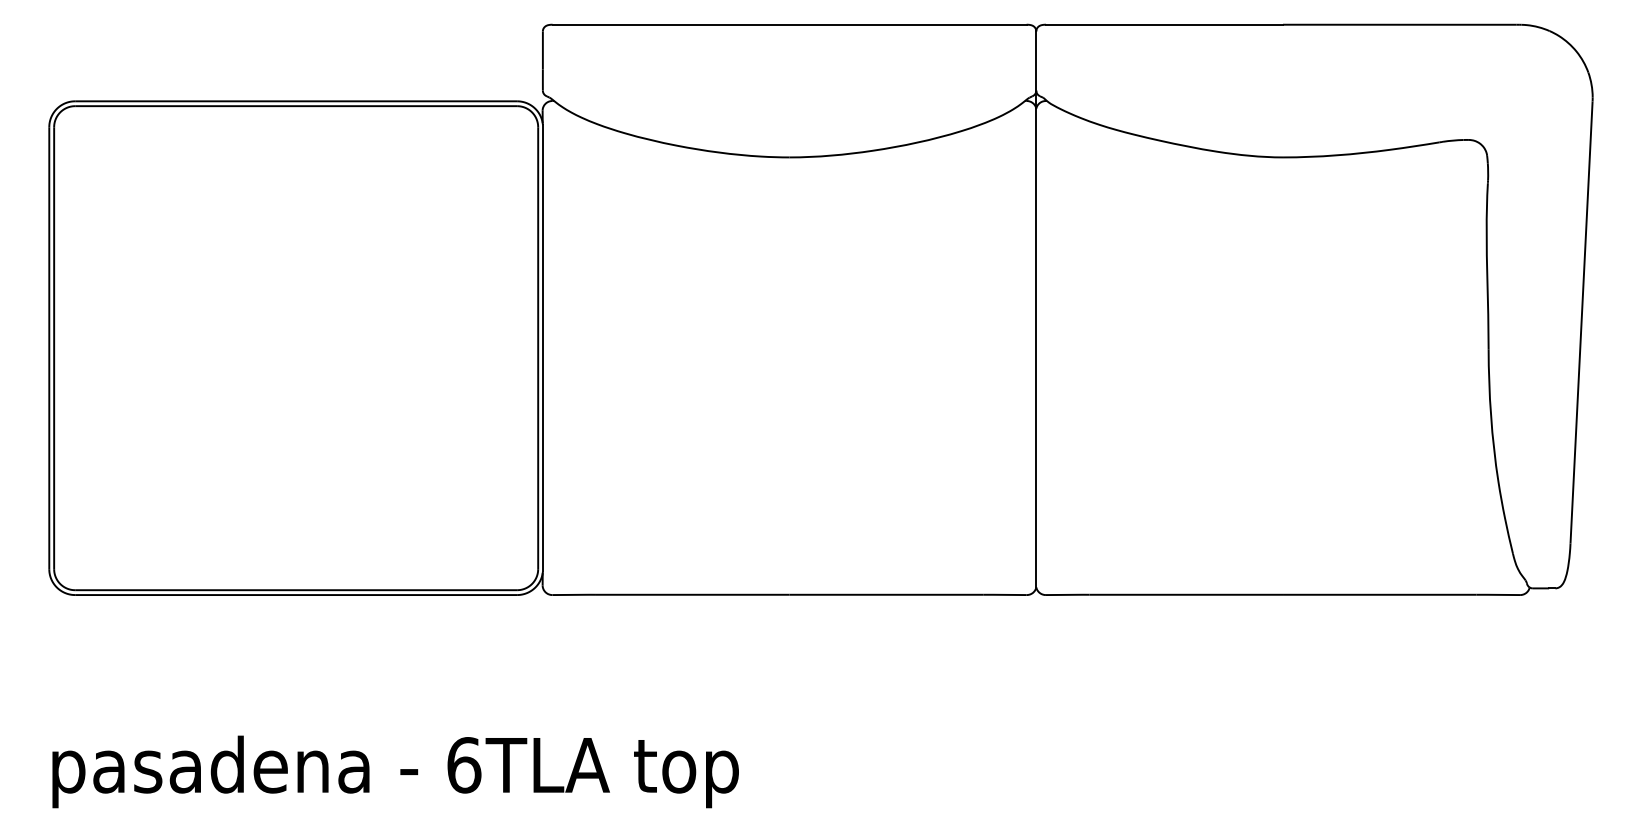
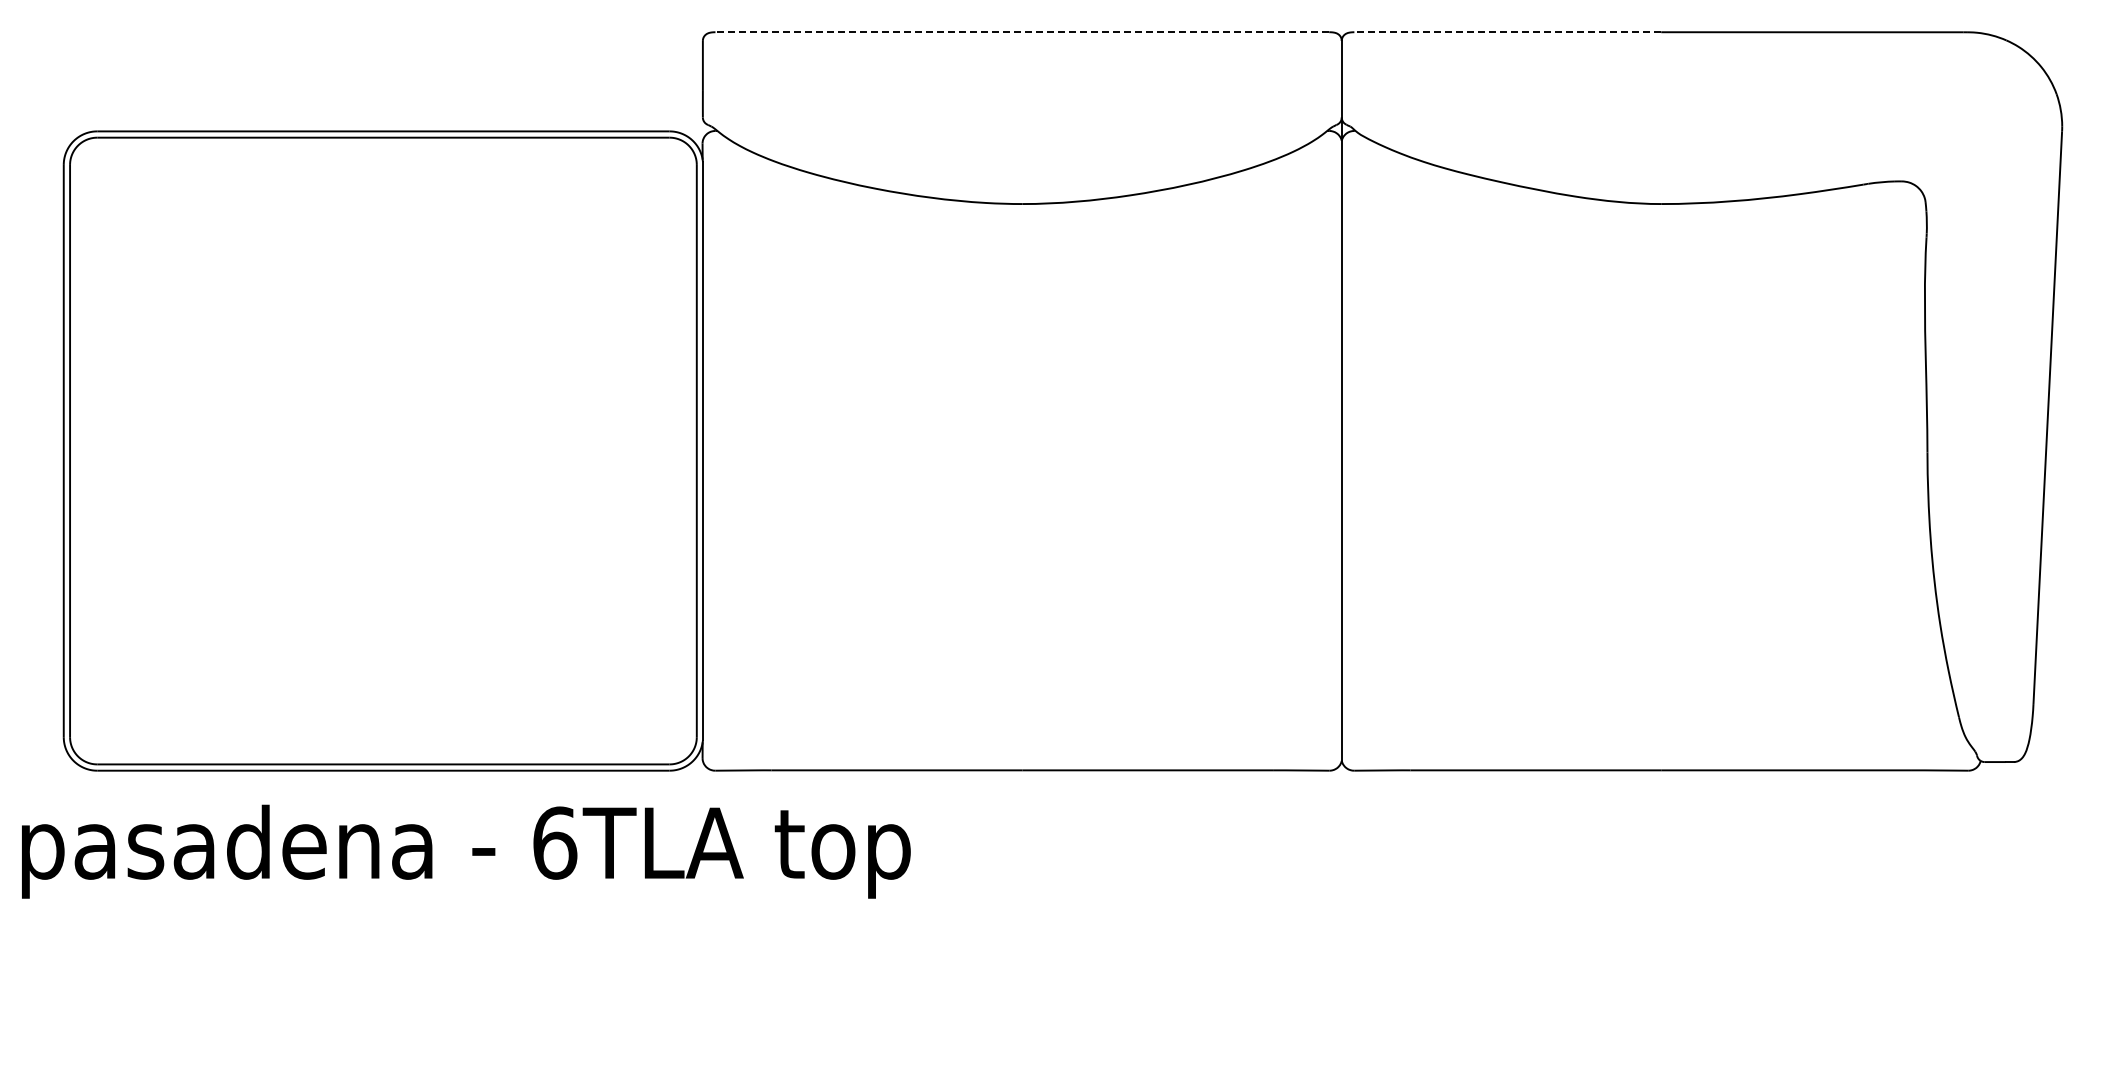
line: (789, 24) -> (1022, 32), solid -> dashed
line: (1164, 24) -> (1507, 32), solid -> dashed
text: (395, 771) -> (466, 851), moved

